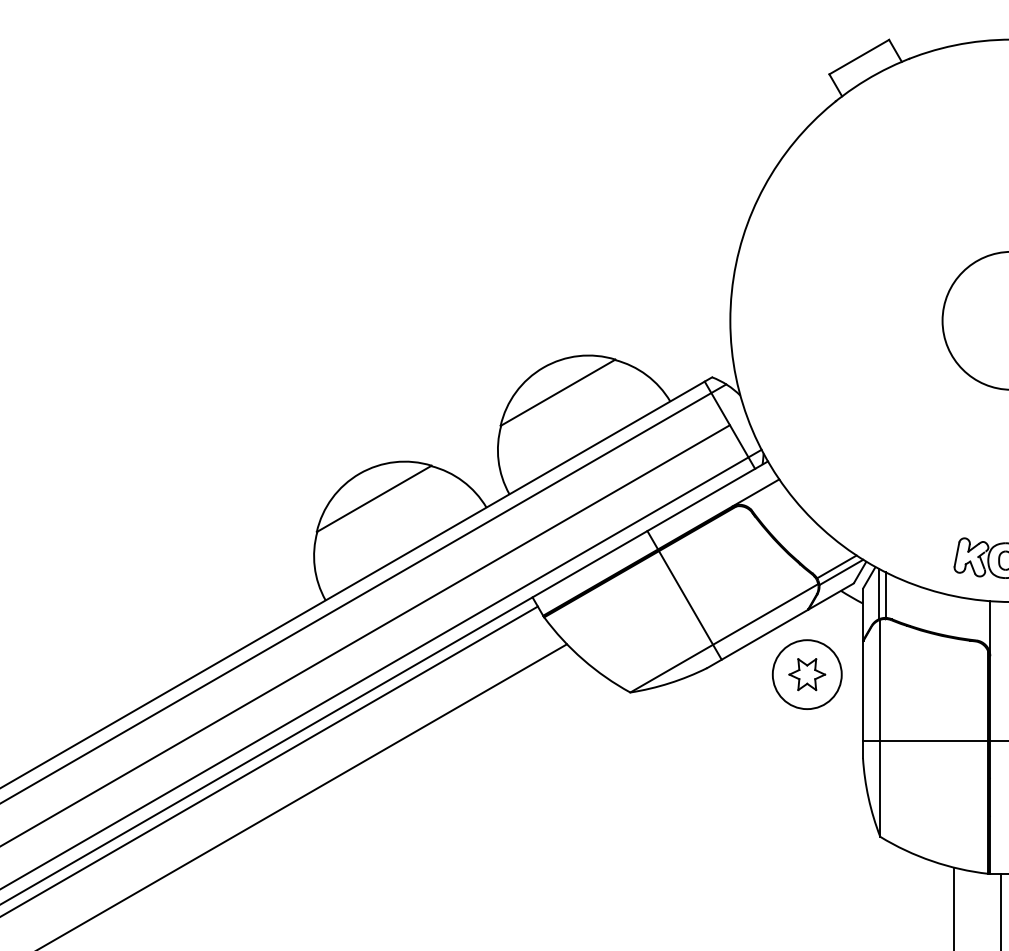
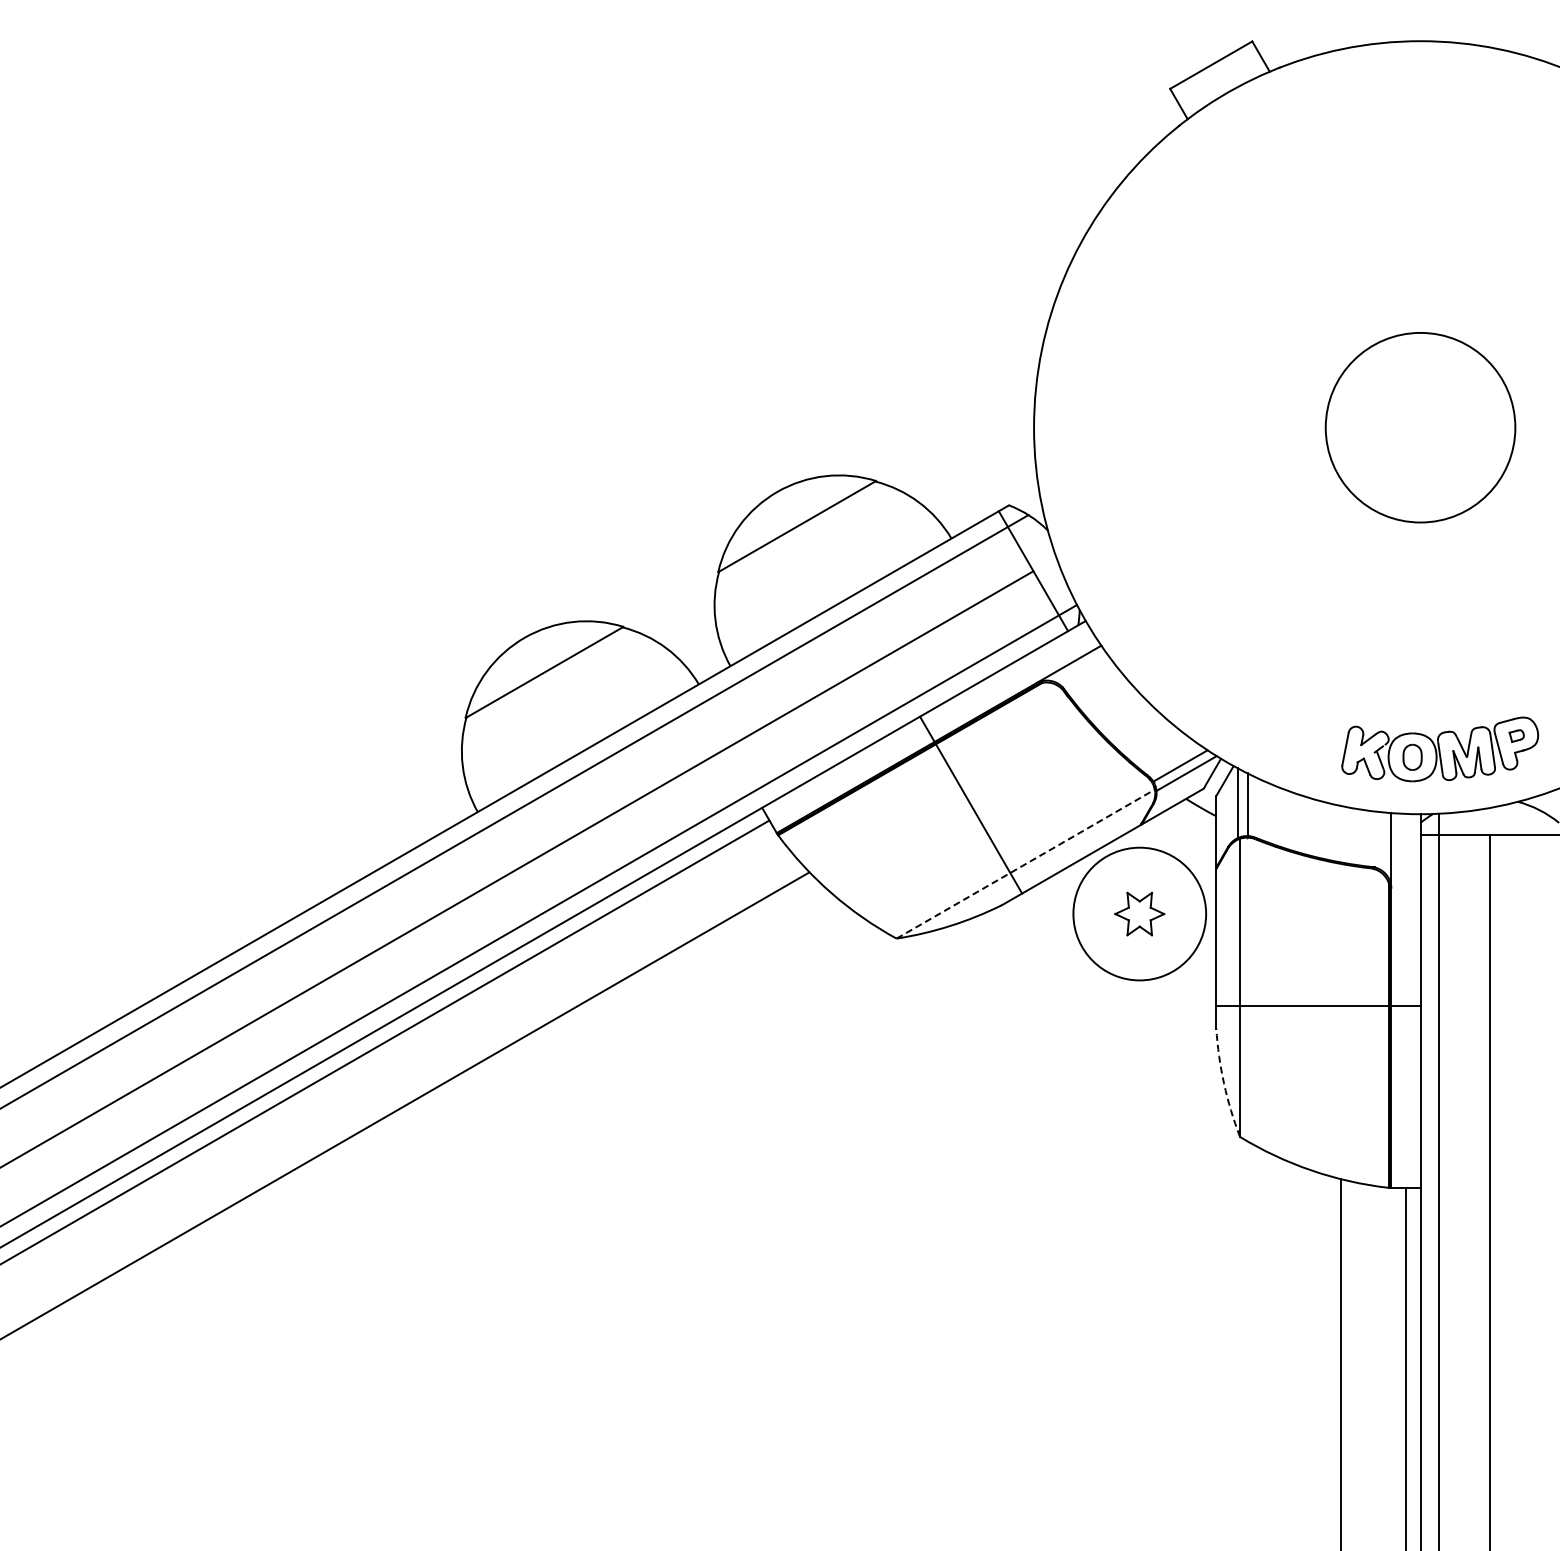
line: (724, 637) -> (1026, 863), solid -> dashed
circle: (807, 674) -> (1139, 913), size x1.4
arc: (868, 797) -> (1224, 1083), solid -> dashed

